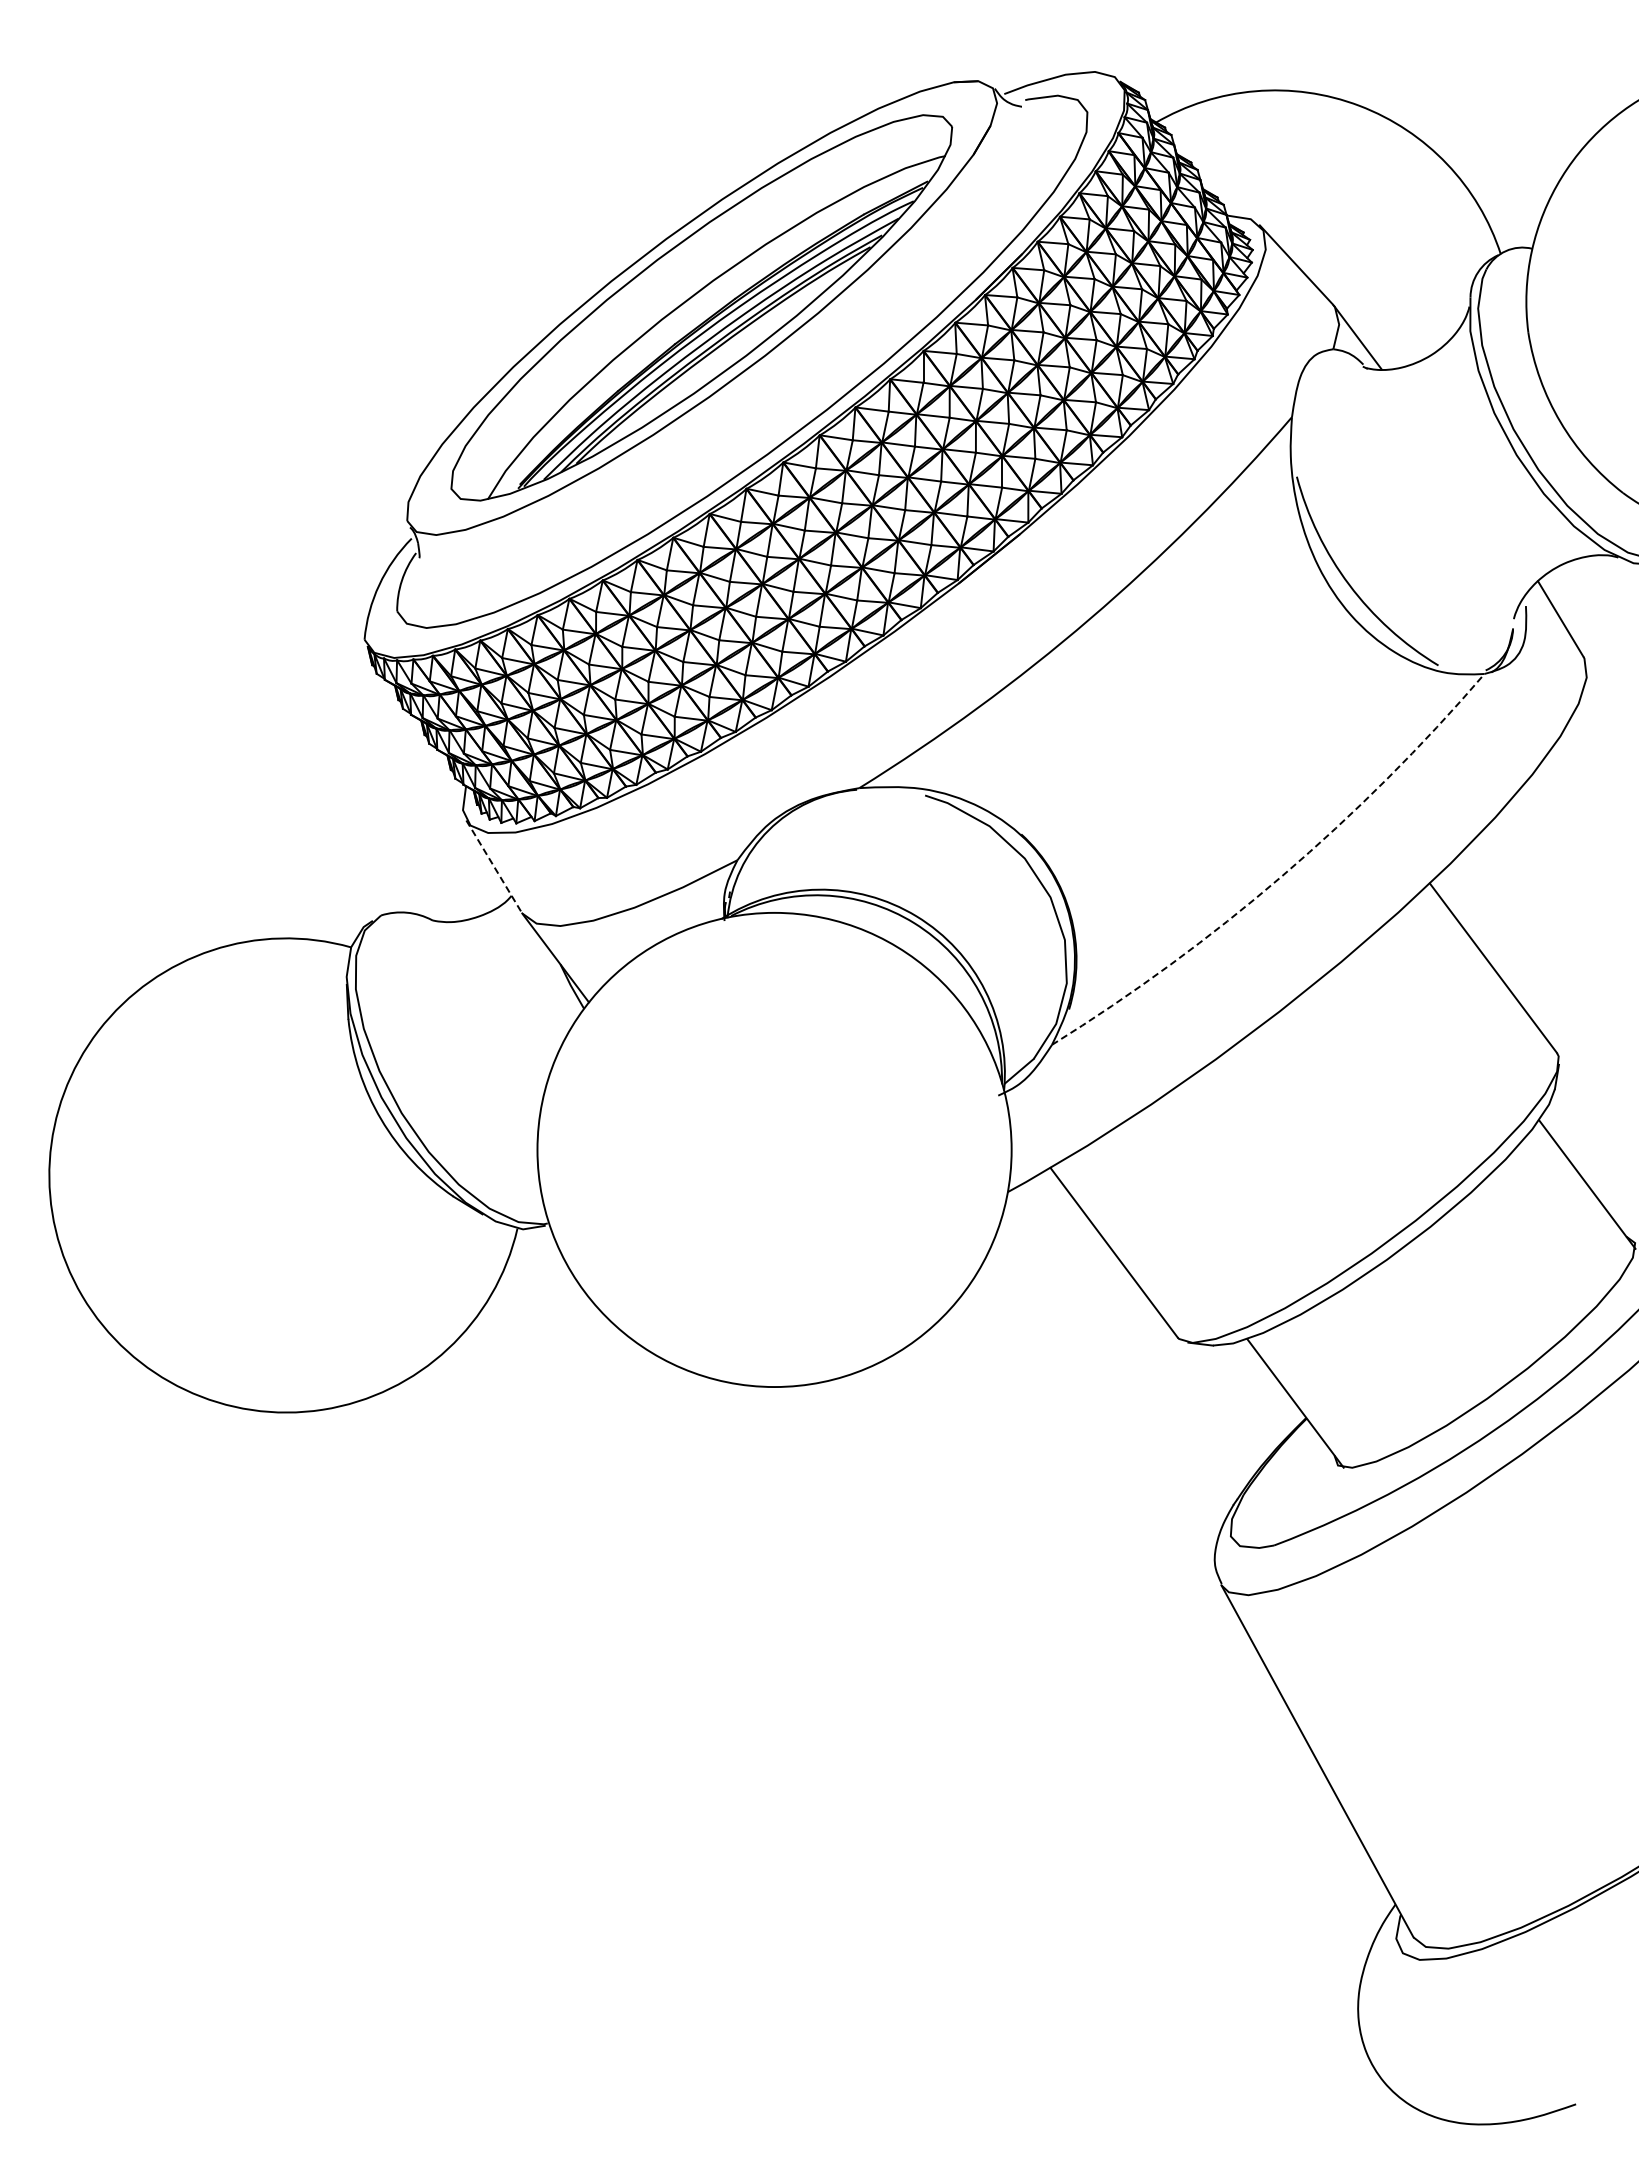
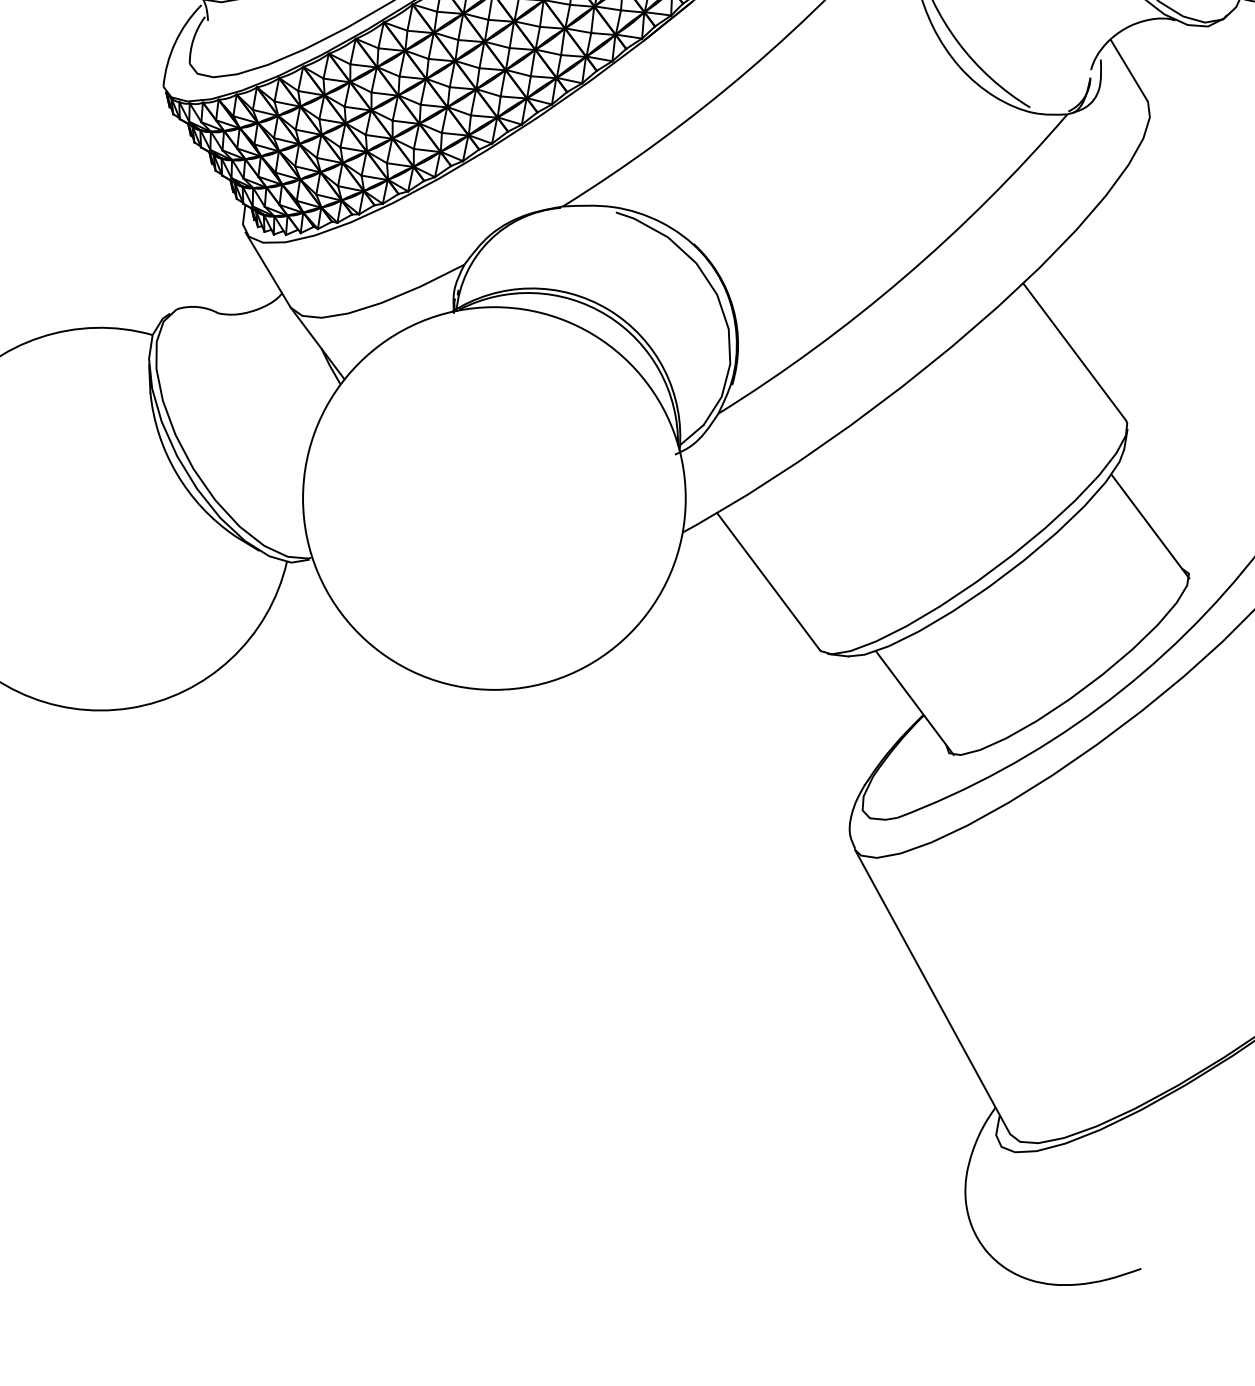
line: (494, 866) -> (268, 269), dashed -> solid
arc: (1282, 875) -> (904, 277), dashed -> solid

